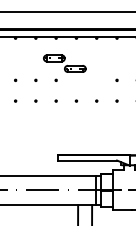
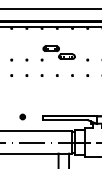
part: (64, 63) -> (58, 52), moved
part: (30, 156) -> (22, 117), added

